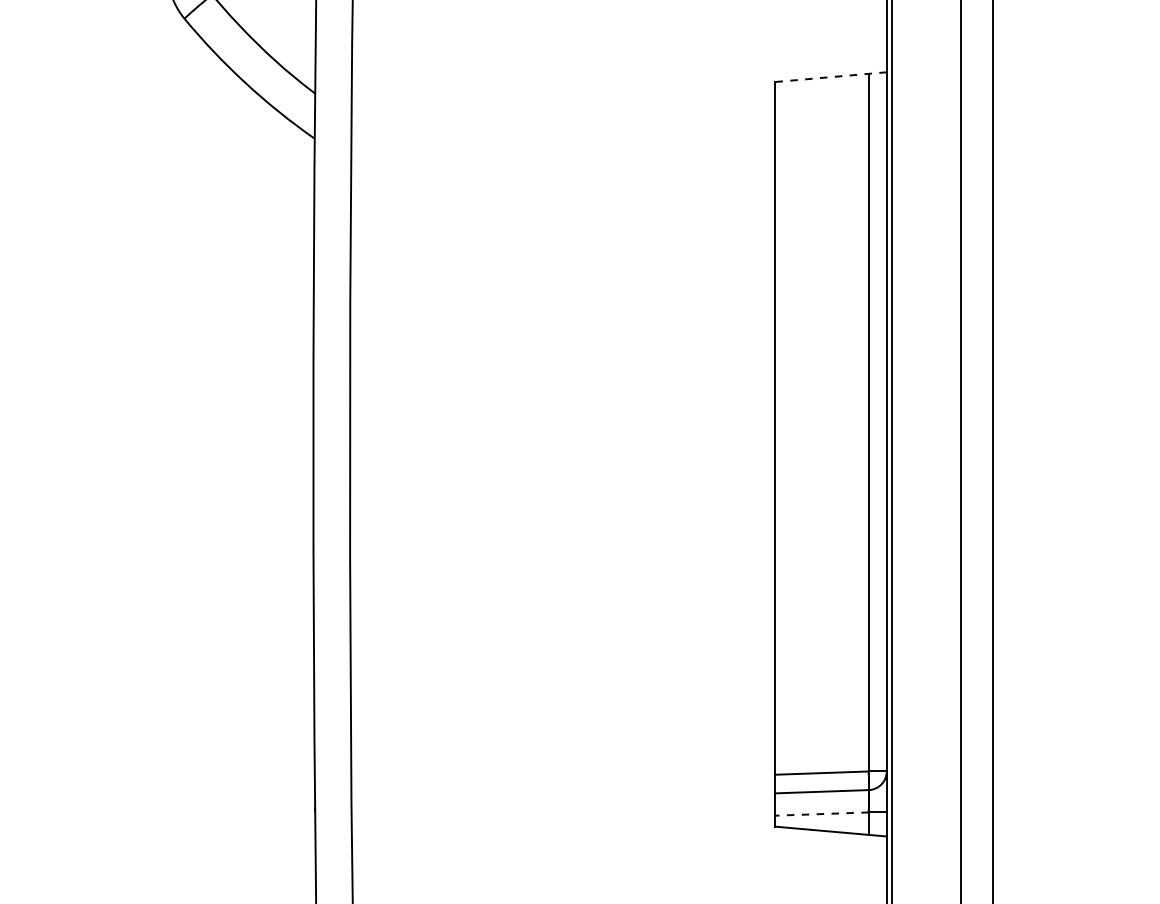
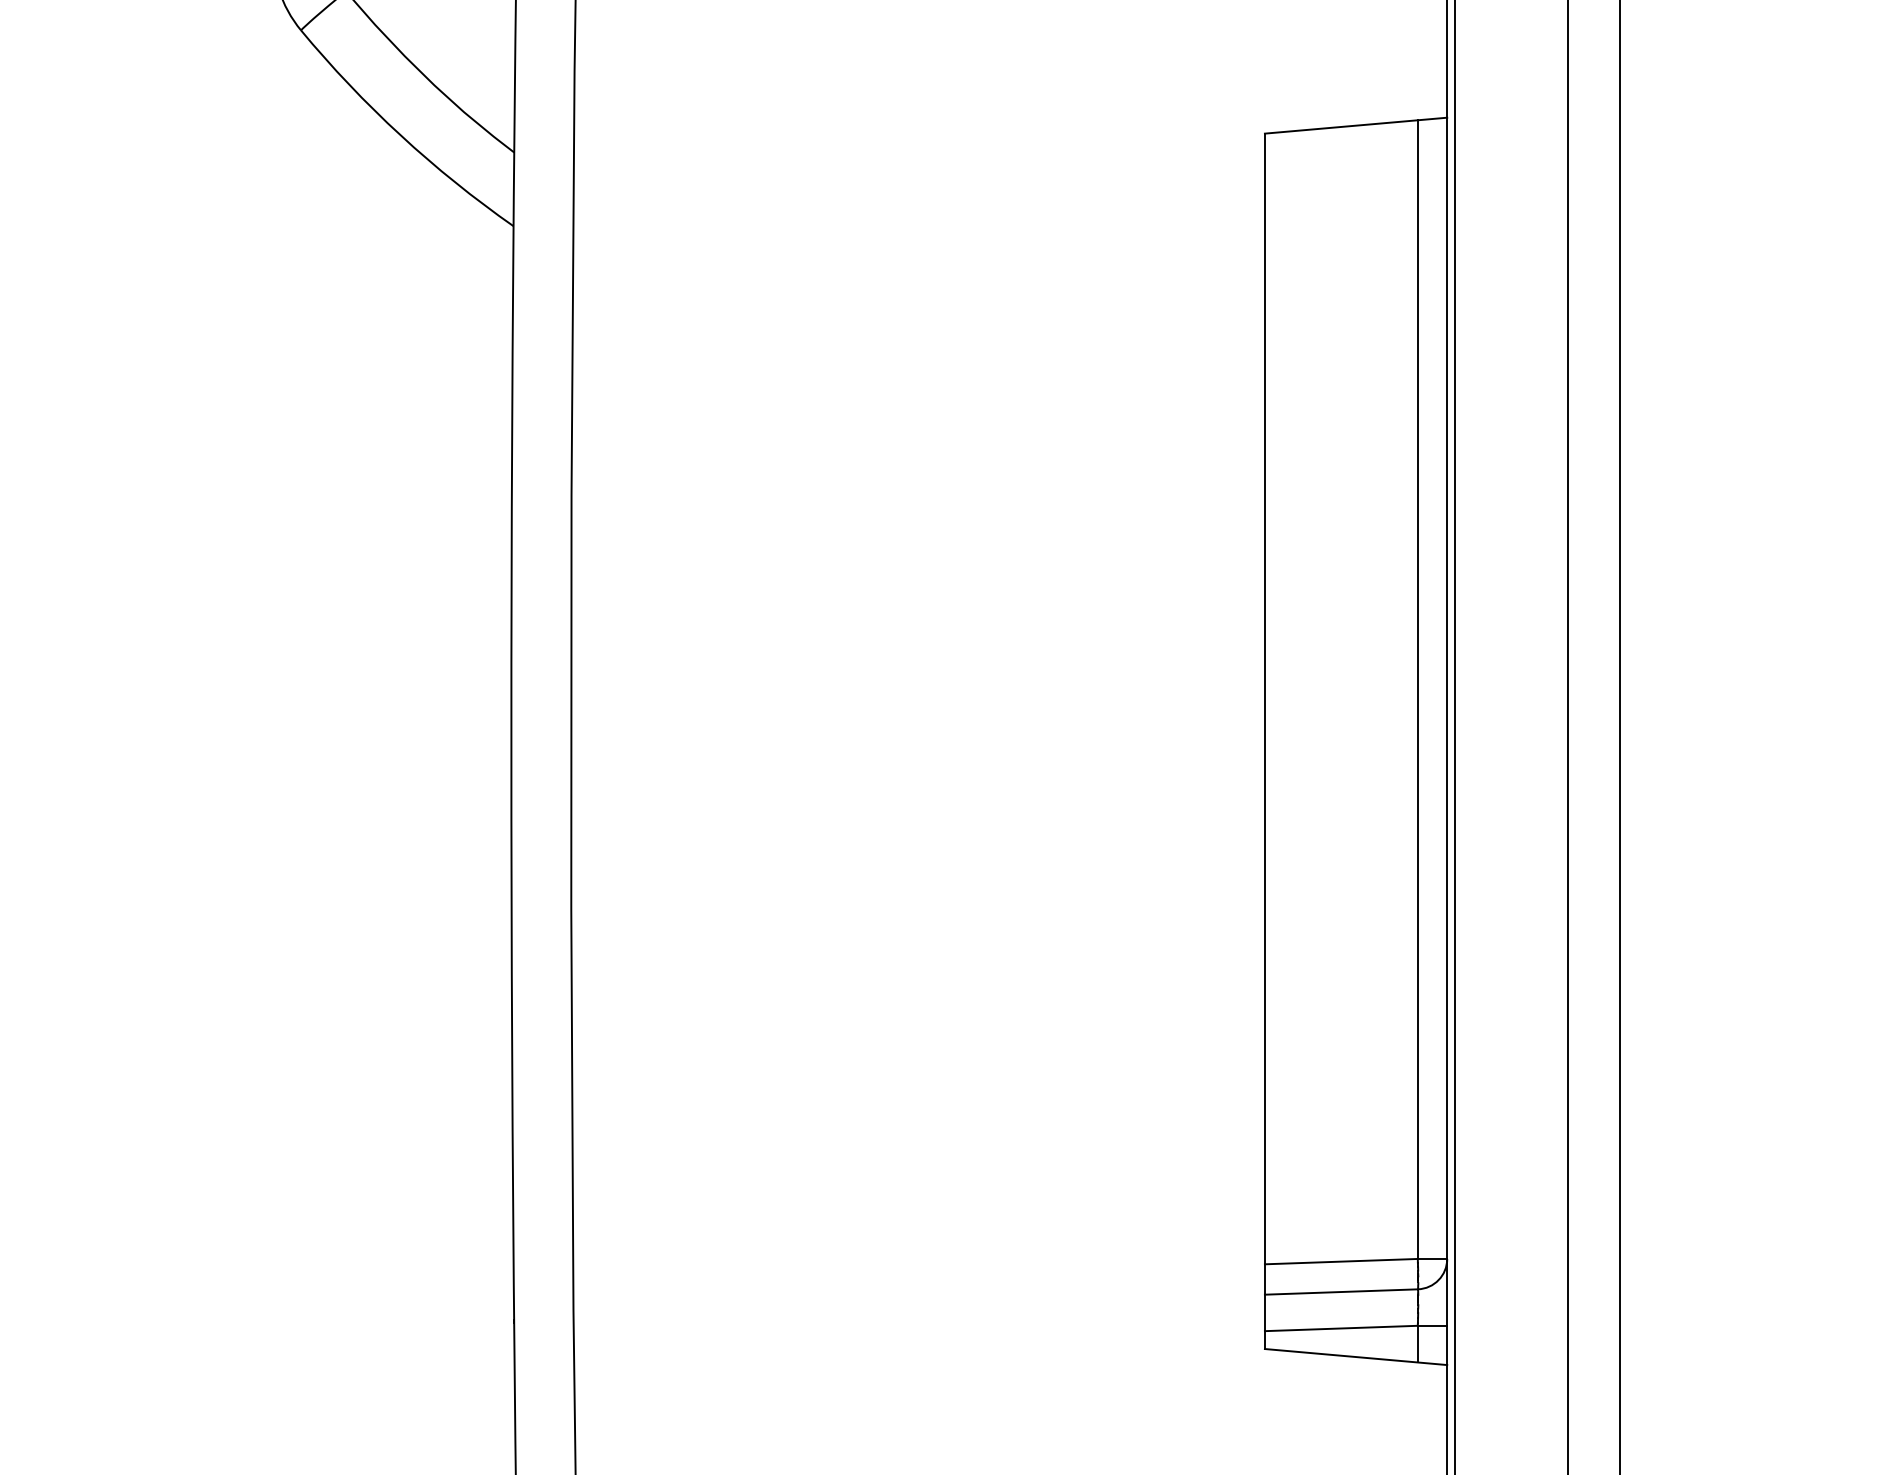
line: (830, 77) -> (1355, 126), dashed -> solid
line: (821, 814) -> (1340, 1329), dashed -> solid

